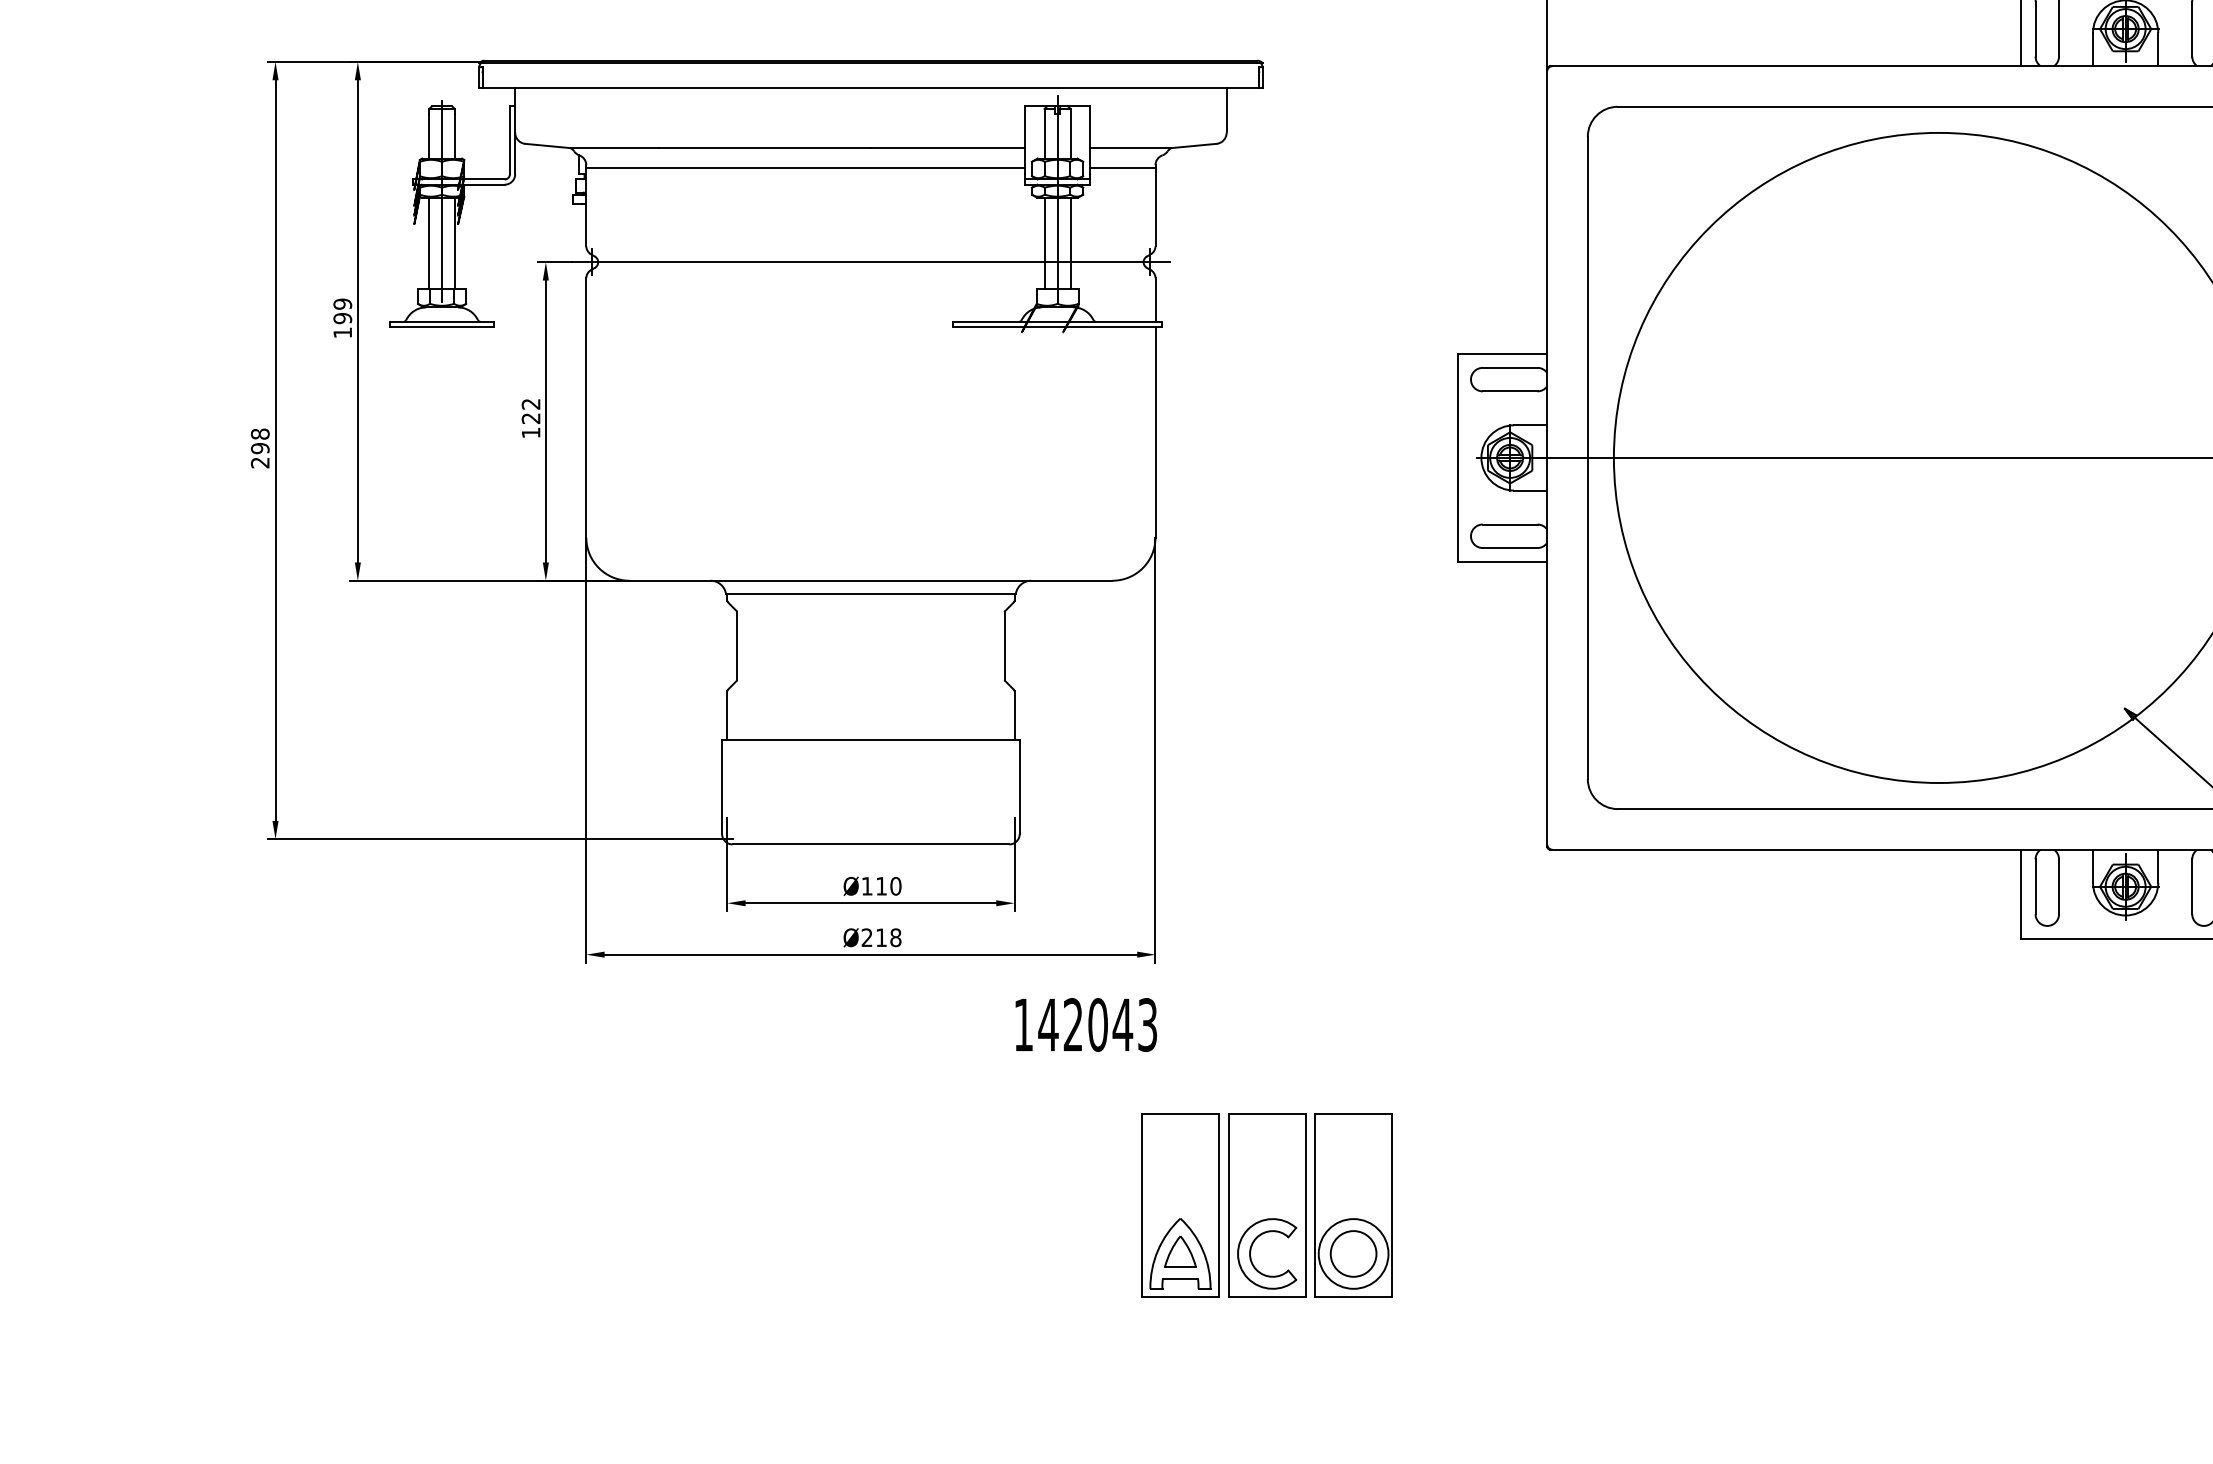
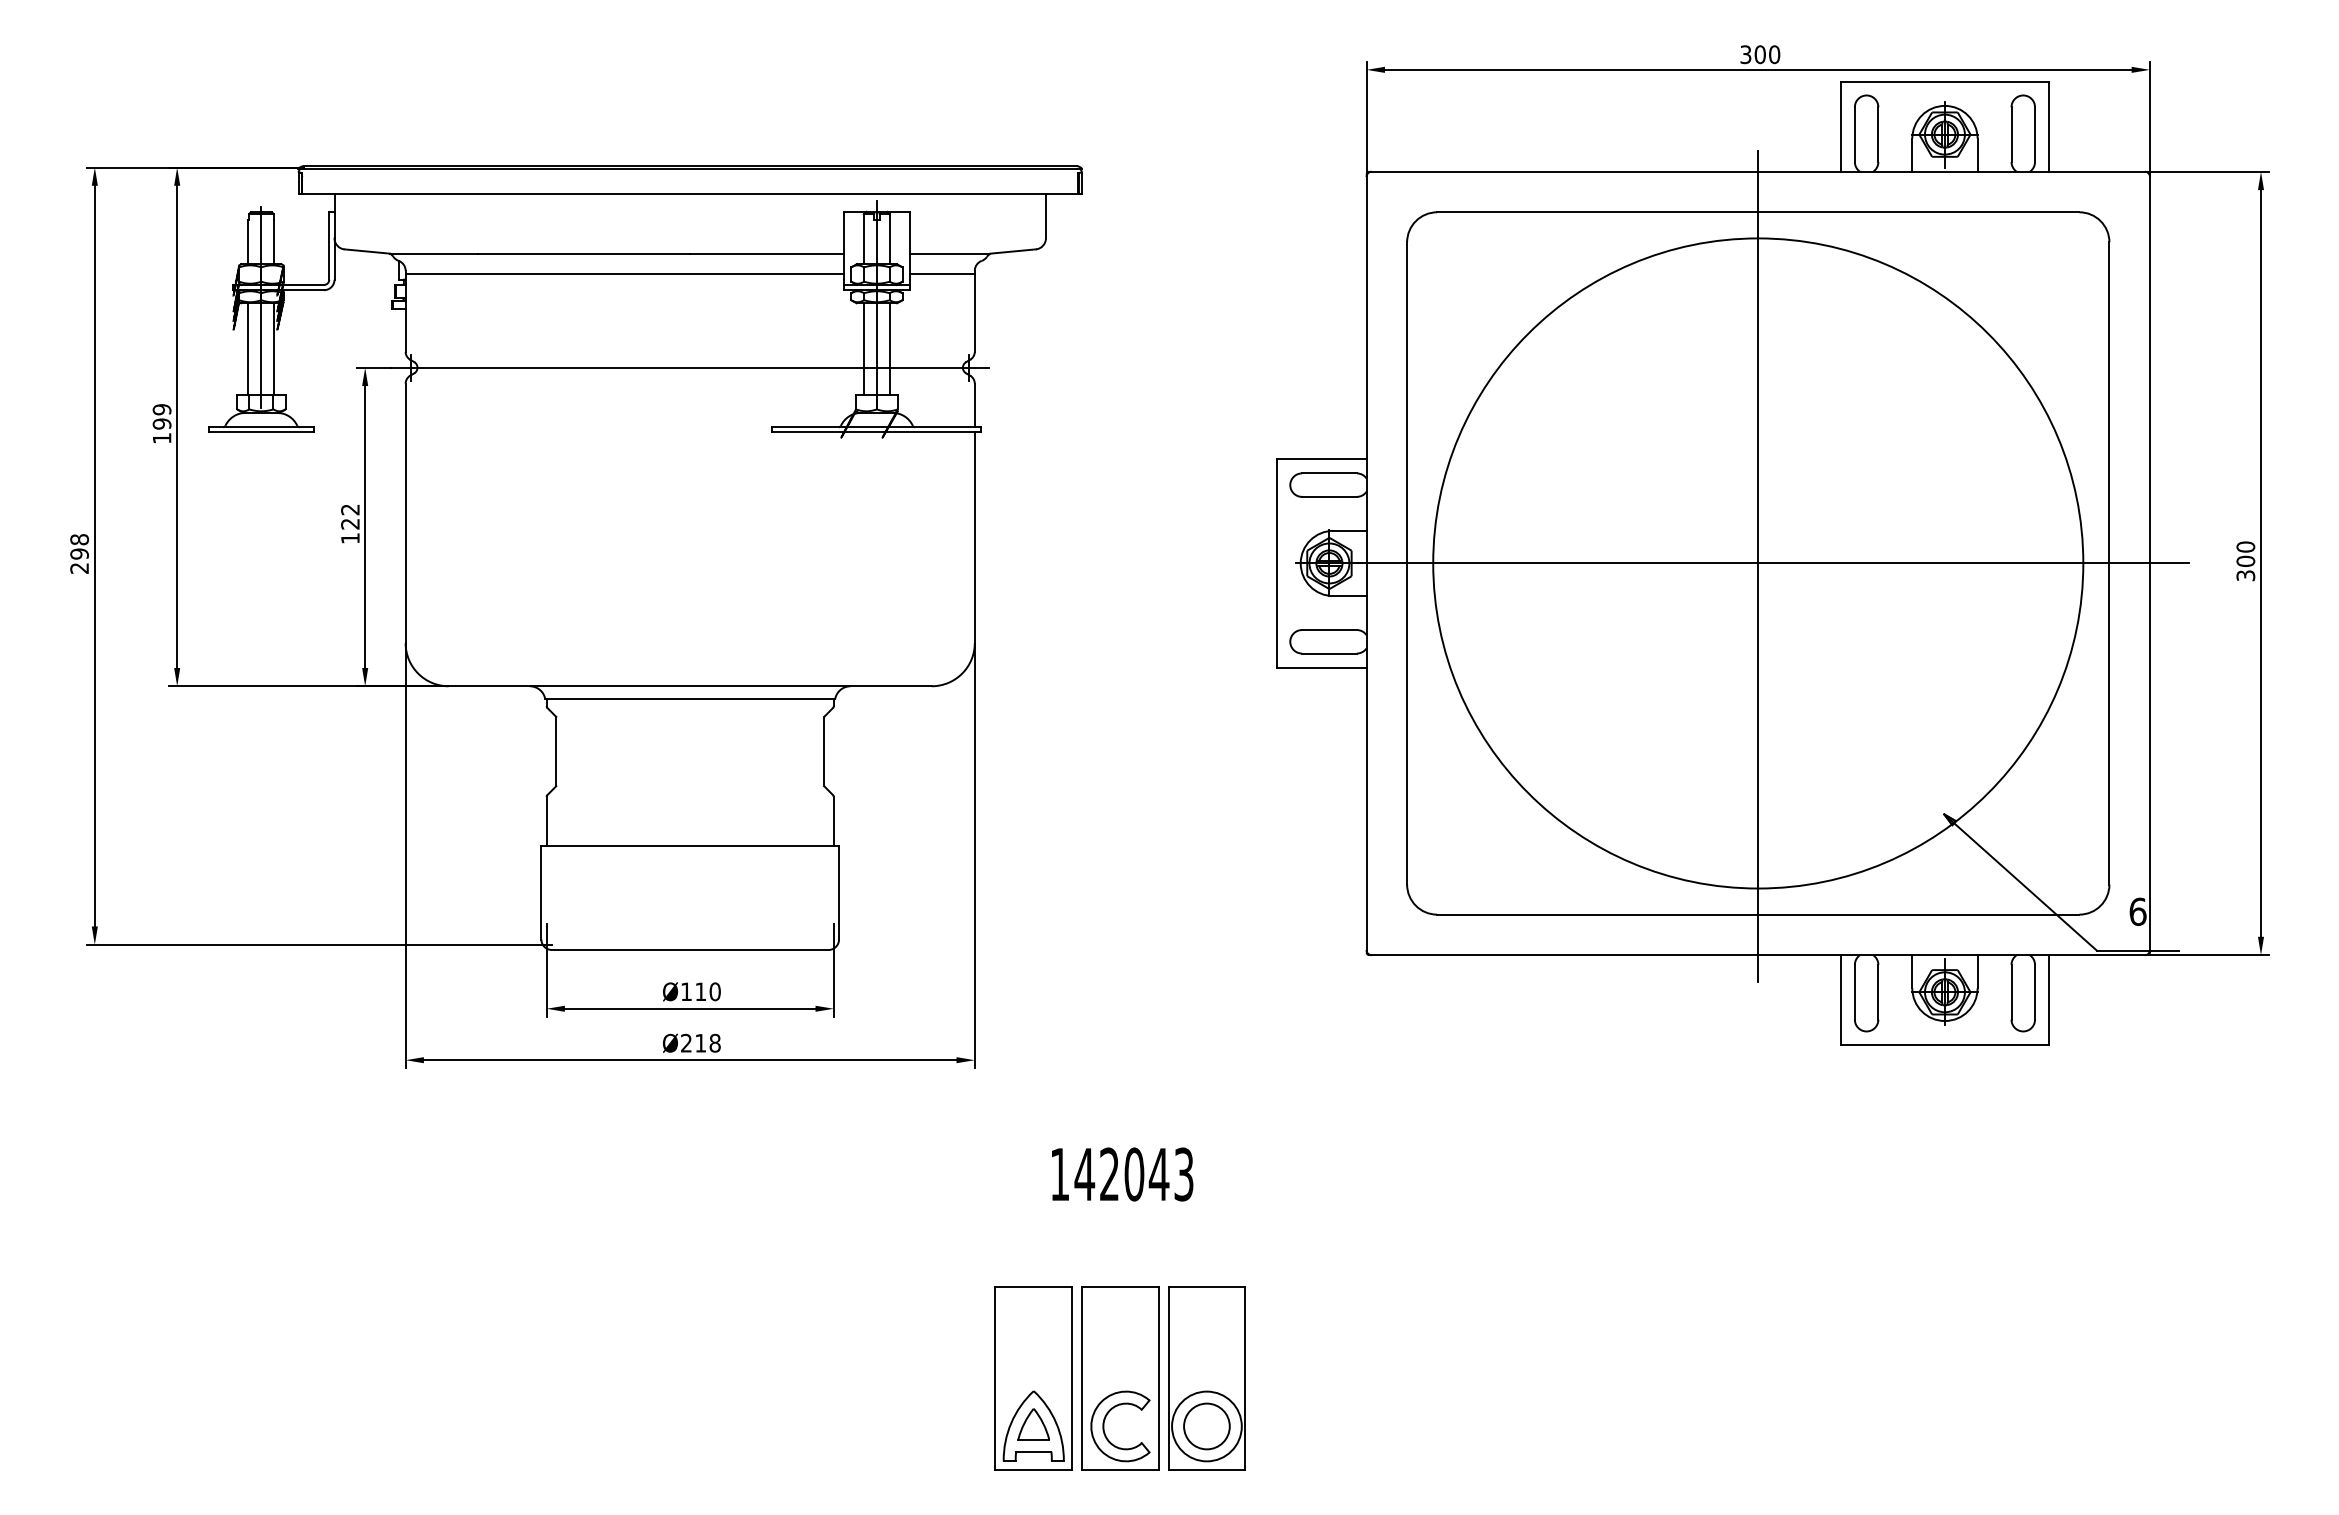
line: (1939, 459) -> (1758, 565), added
text: (1086, 1024) -> (1122, 1174), moved
part: (1266, 1205) -> (1119, 1378), moved

